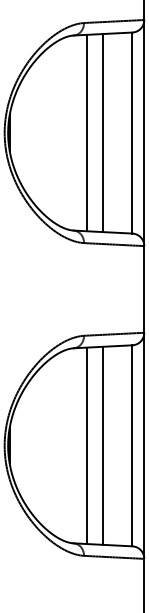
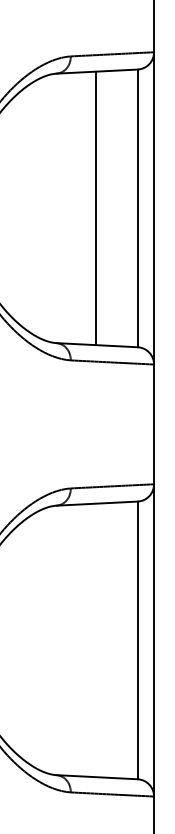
line: (86, 132) -> (74, 207), removed
line: (86, 445) -> (74, 639), removed
line: (102, 445) -> (96, 639), removed

